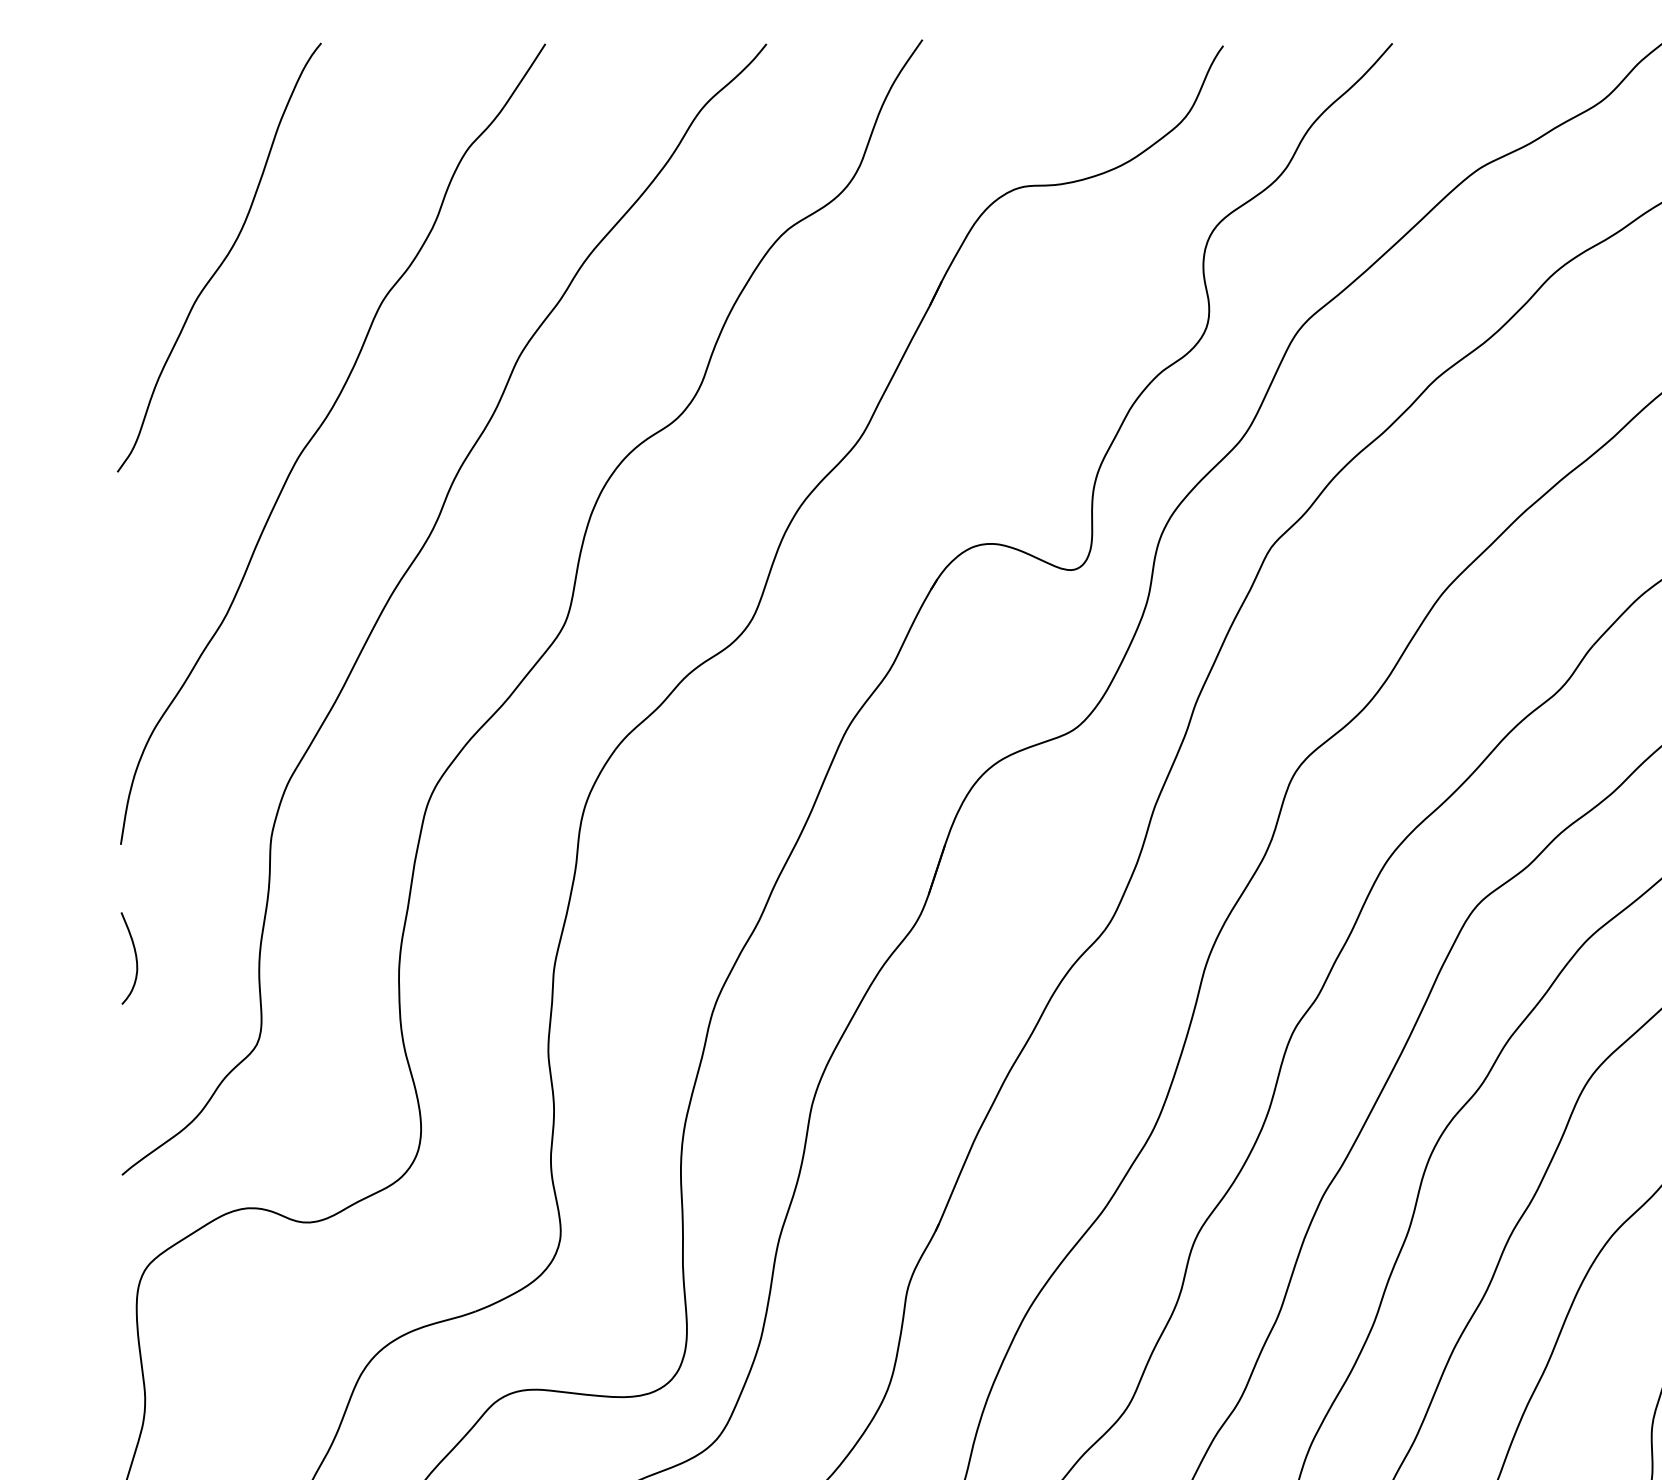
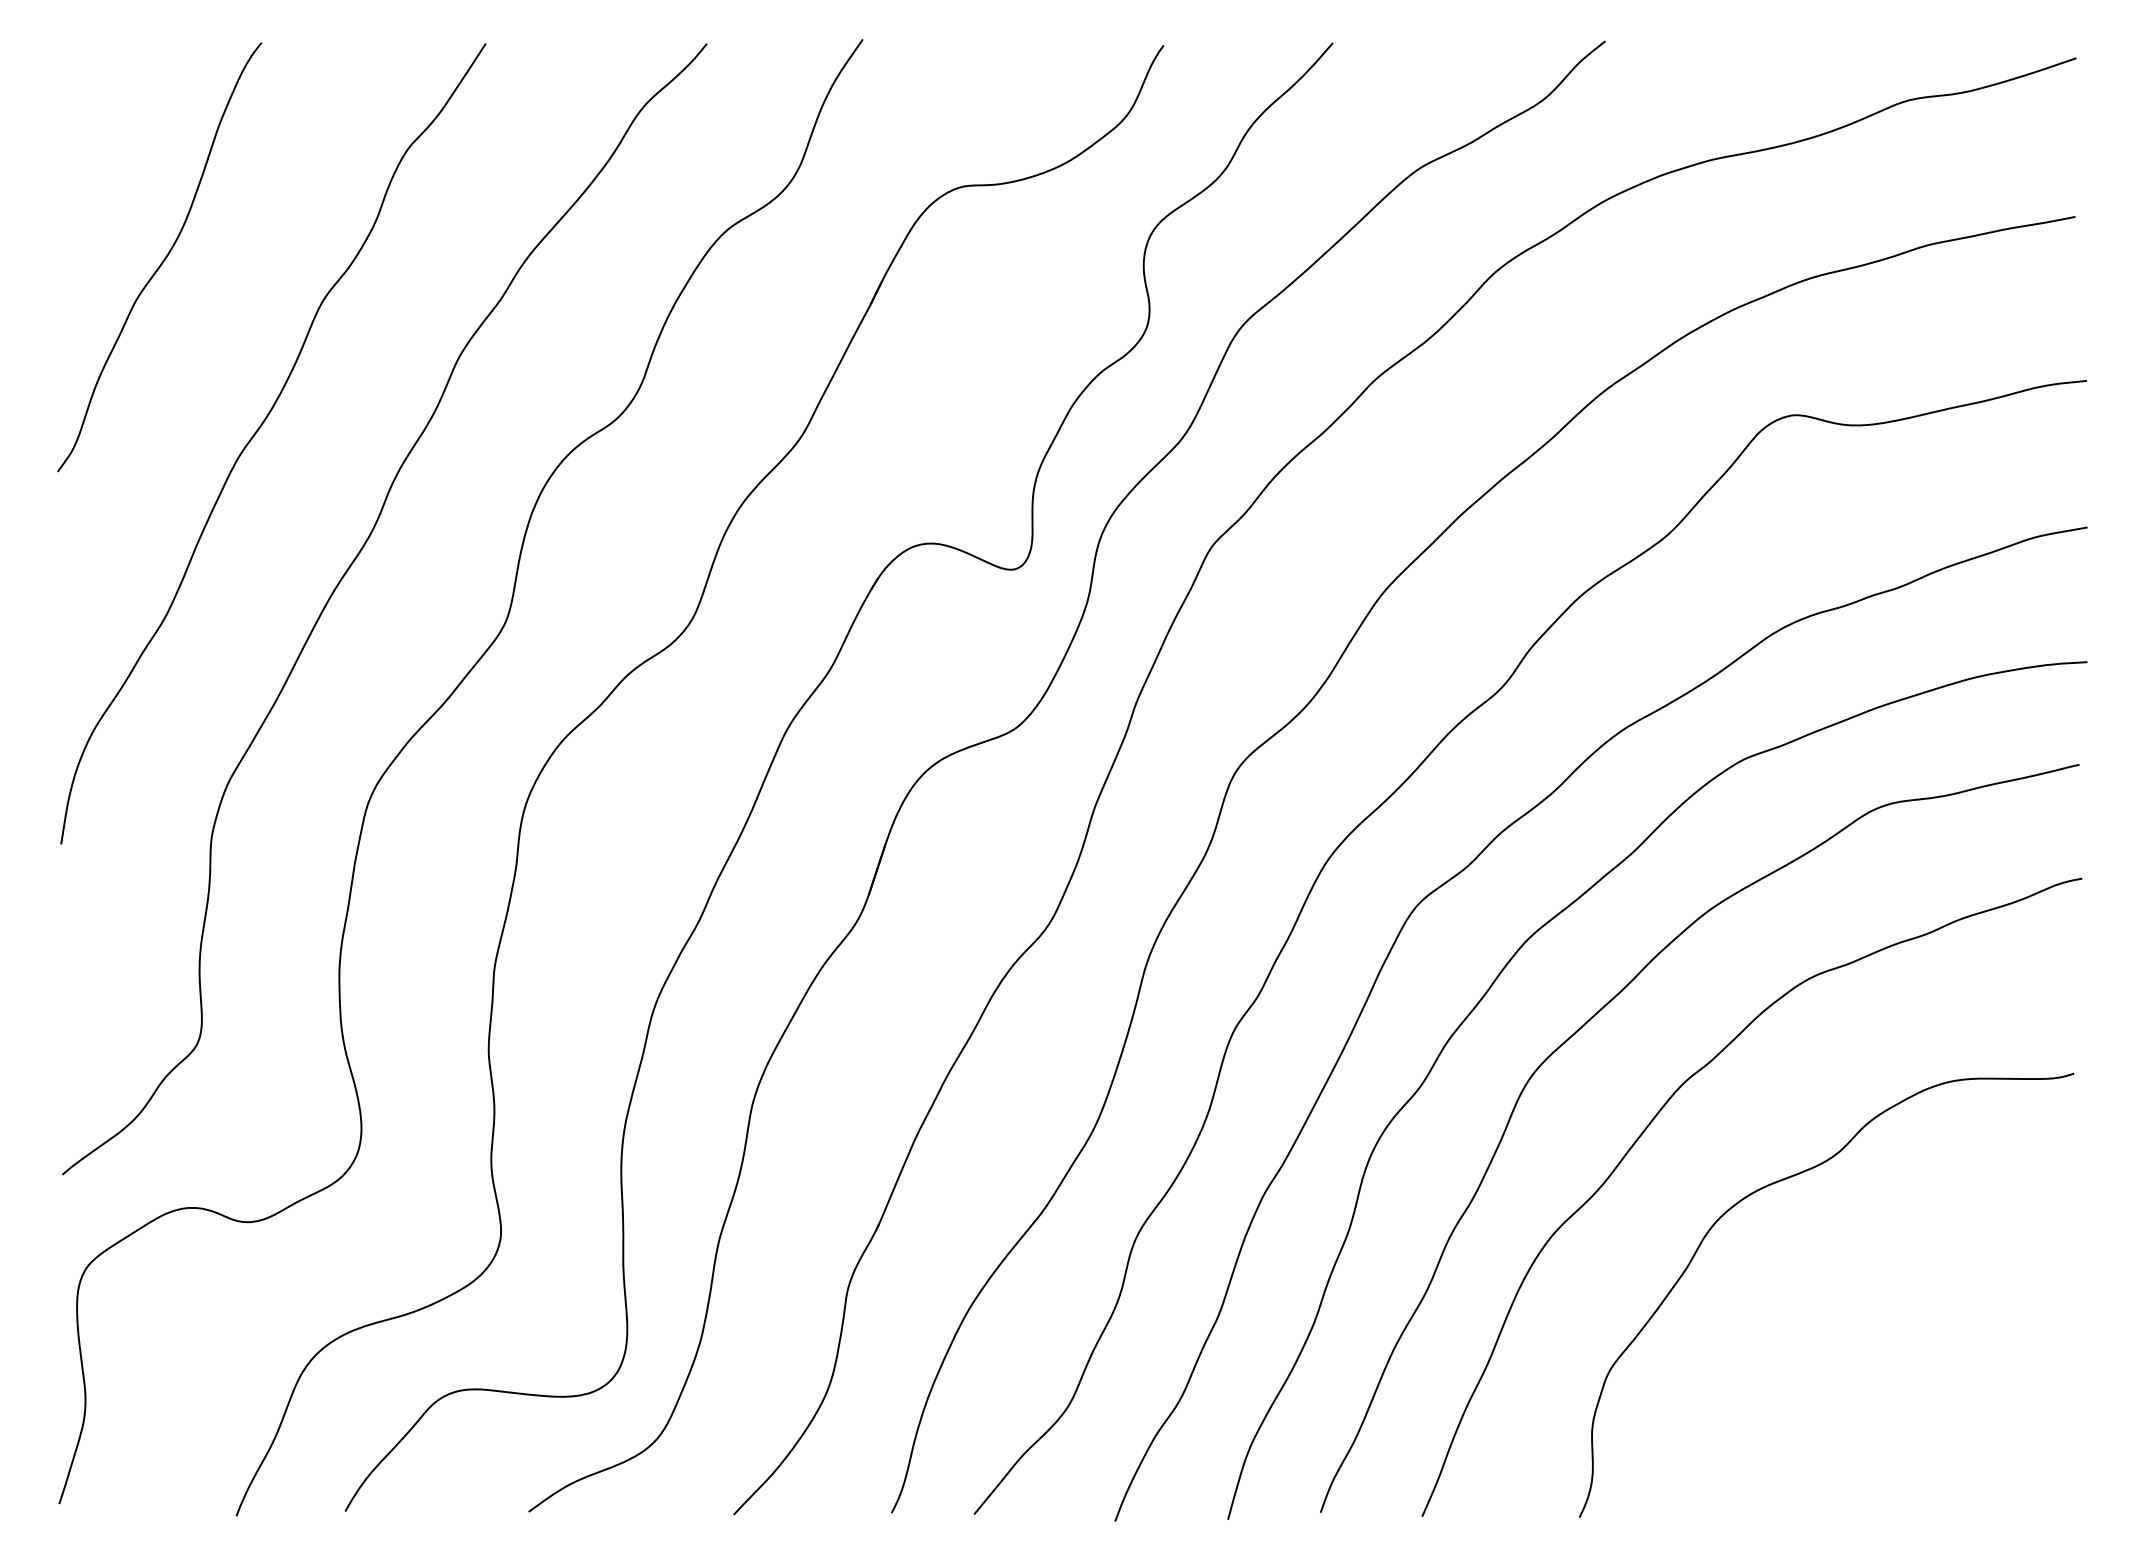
curve: (135, 957) -> (75, 957), removed

